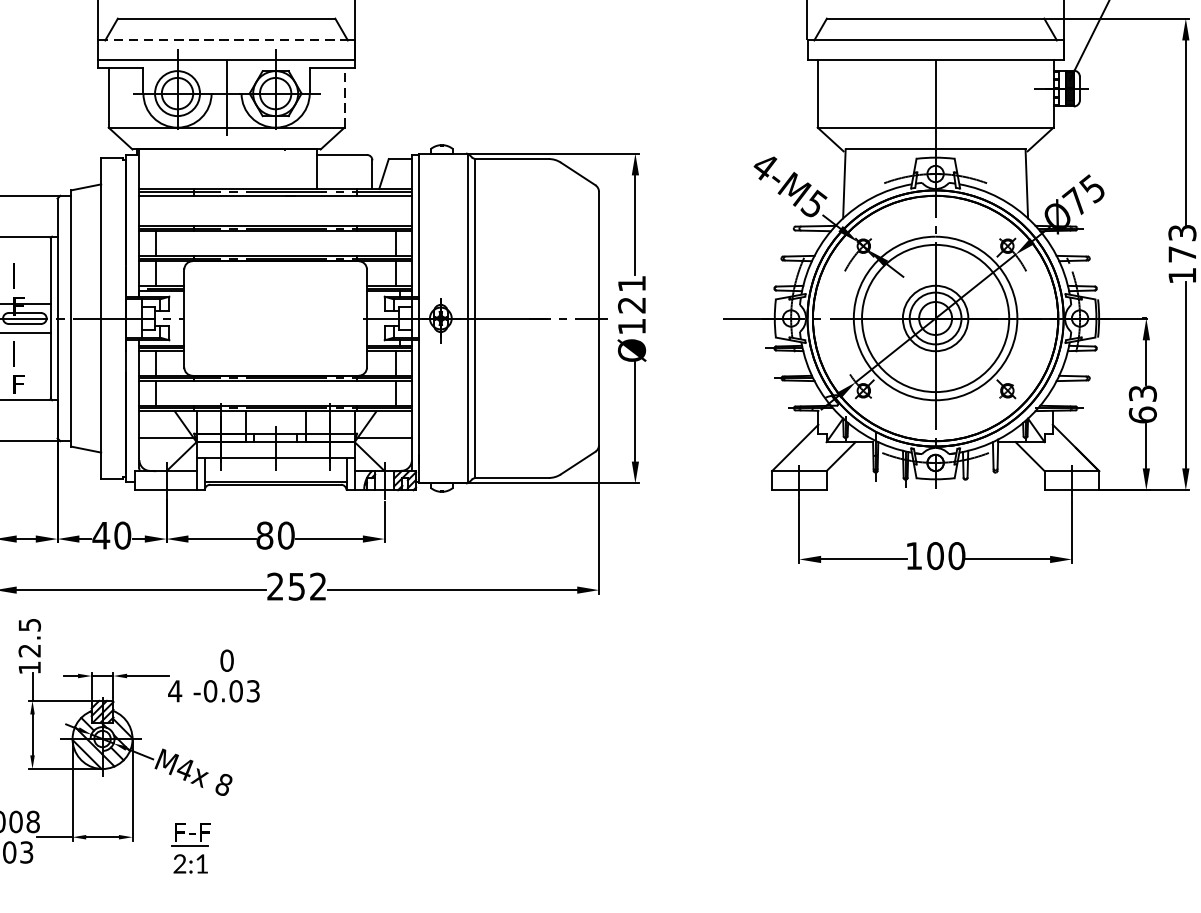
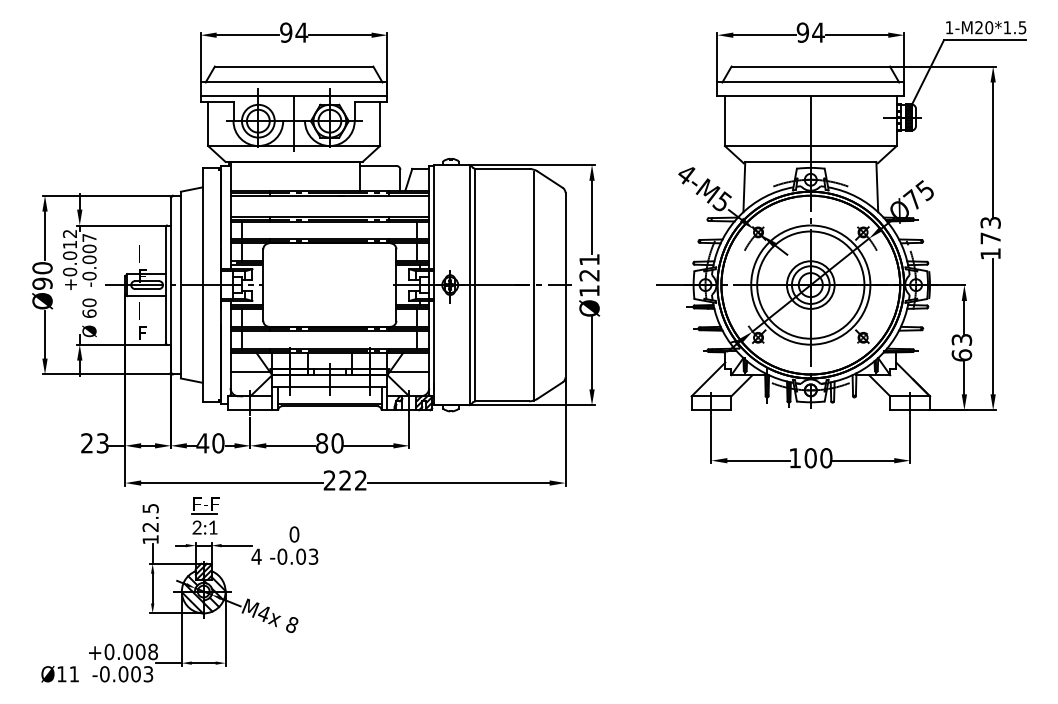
line: (223, 40) -> (291, 82), dashed -> solid
line: (345, 98) -> (380, 124), dashed -> solid
line: (555, 319) -> (533, 285), added
text: (295, 586) -> (344, 480), 252 -> 222
part: (191, 847) -> (205, 515), moved

